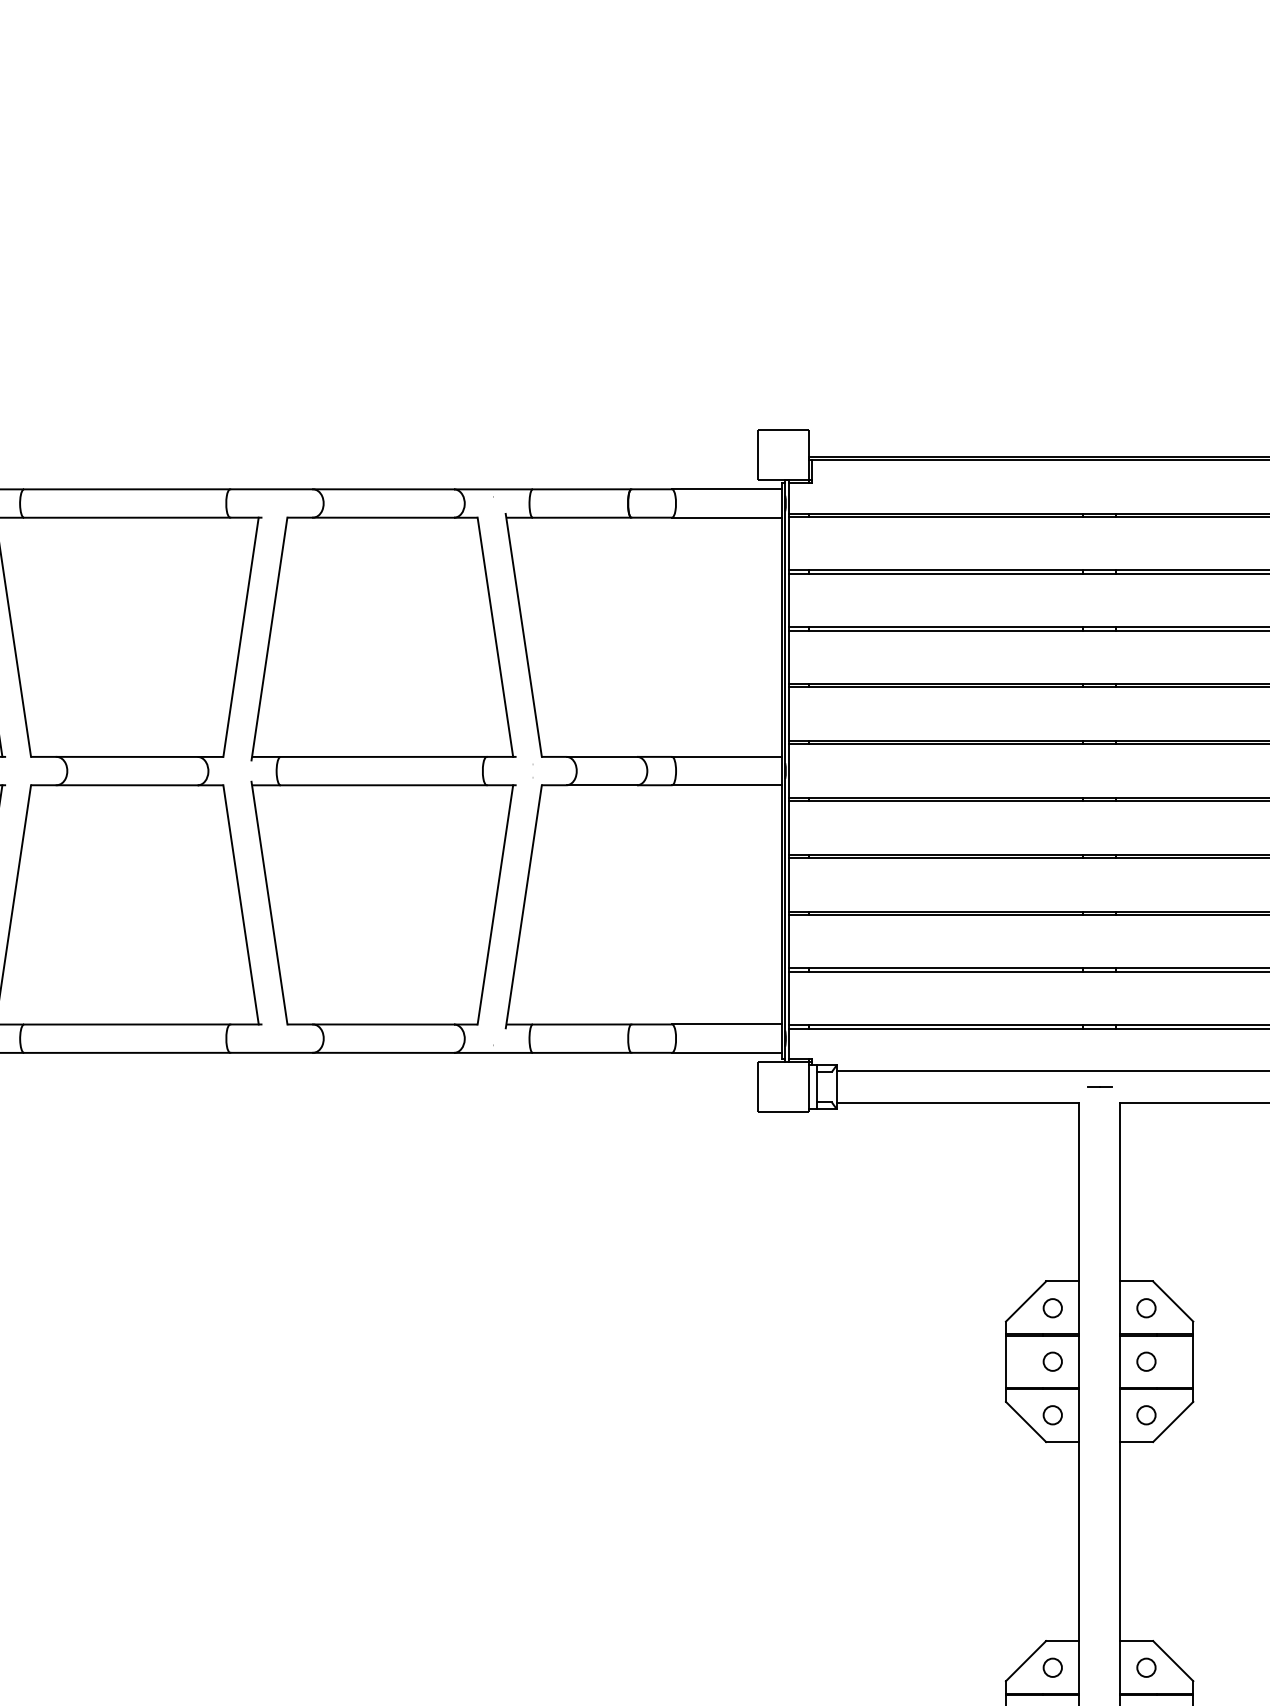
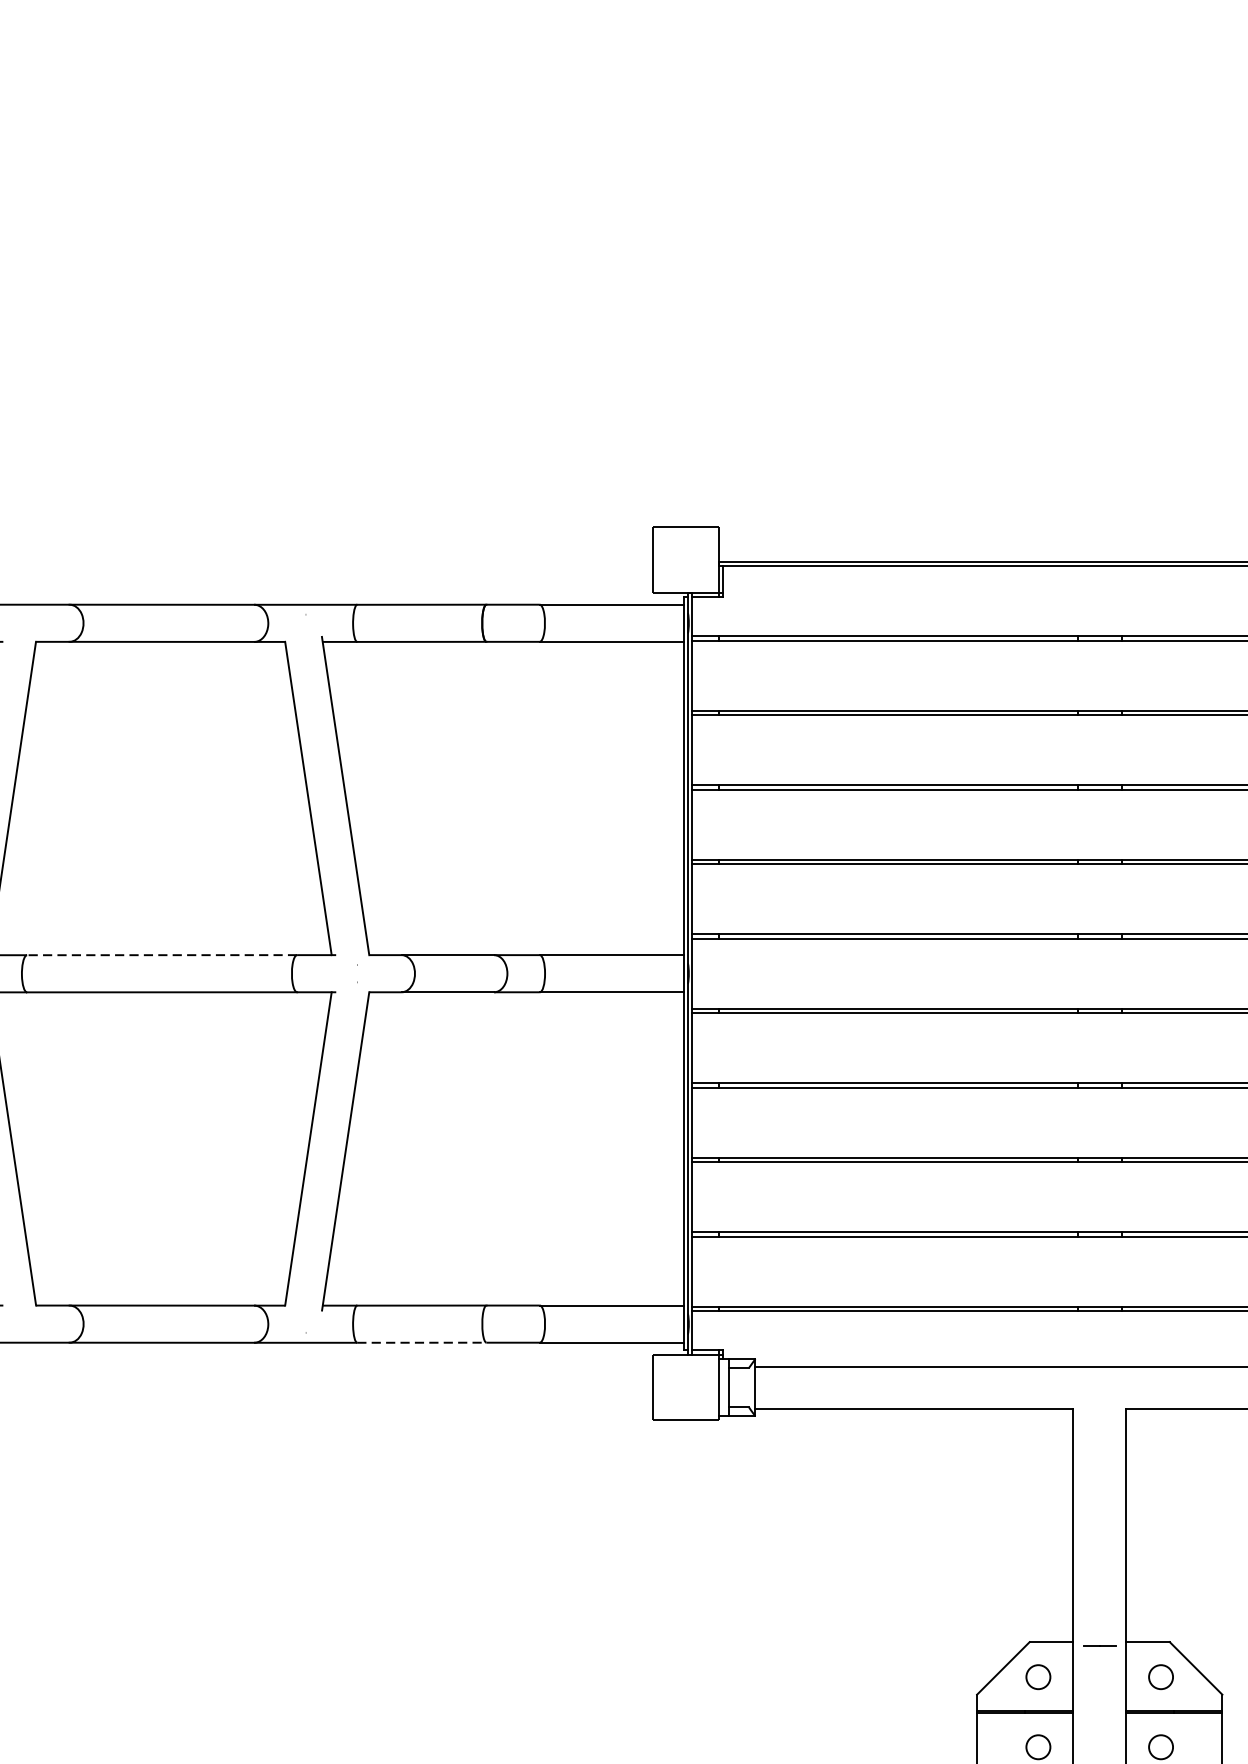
line: (383, 756) -> (161, 954), solid -> dashed
line: (582, 1052) -> (422, 1342), solid -> dashed
line: (1099, 1086) -> (1099, 1644), moved

